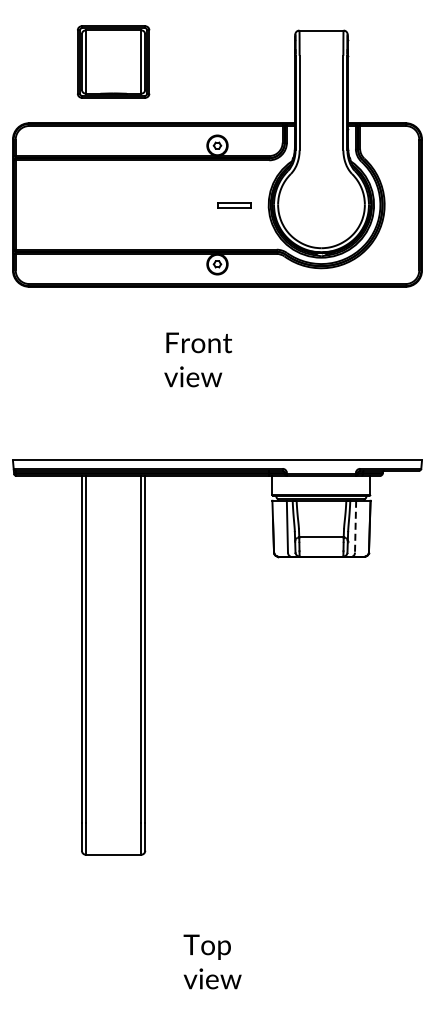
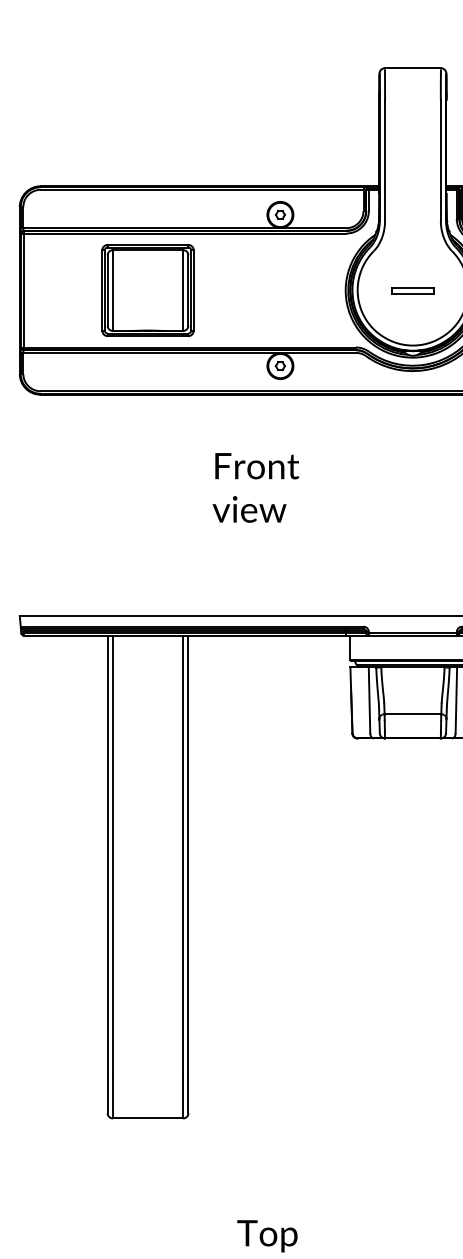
part: (113, 61) -> (147, 289), moved
part: (234, 205) -> (412, 291), moved
line: (355, 526) -> (456, 700), dashed -> solid

